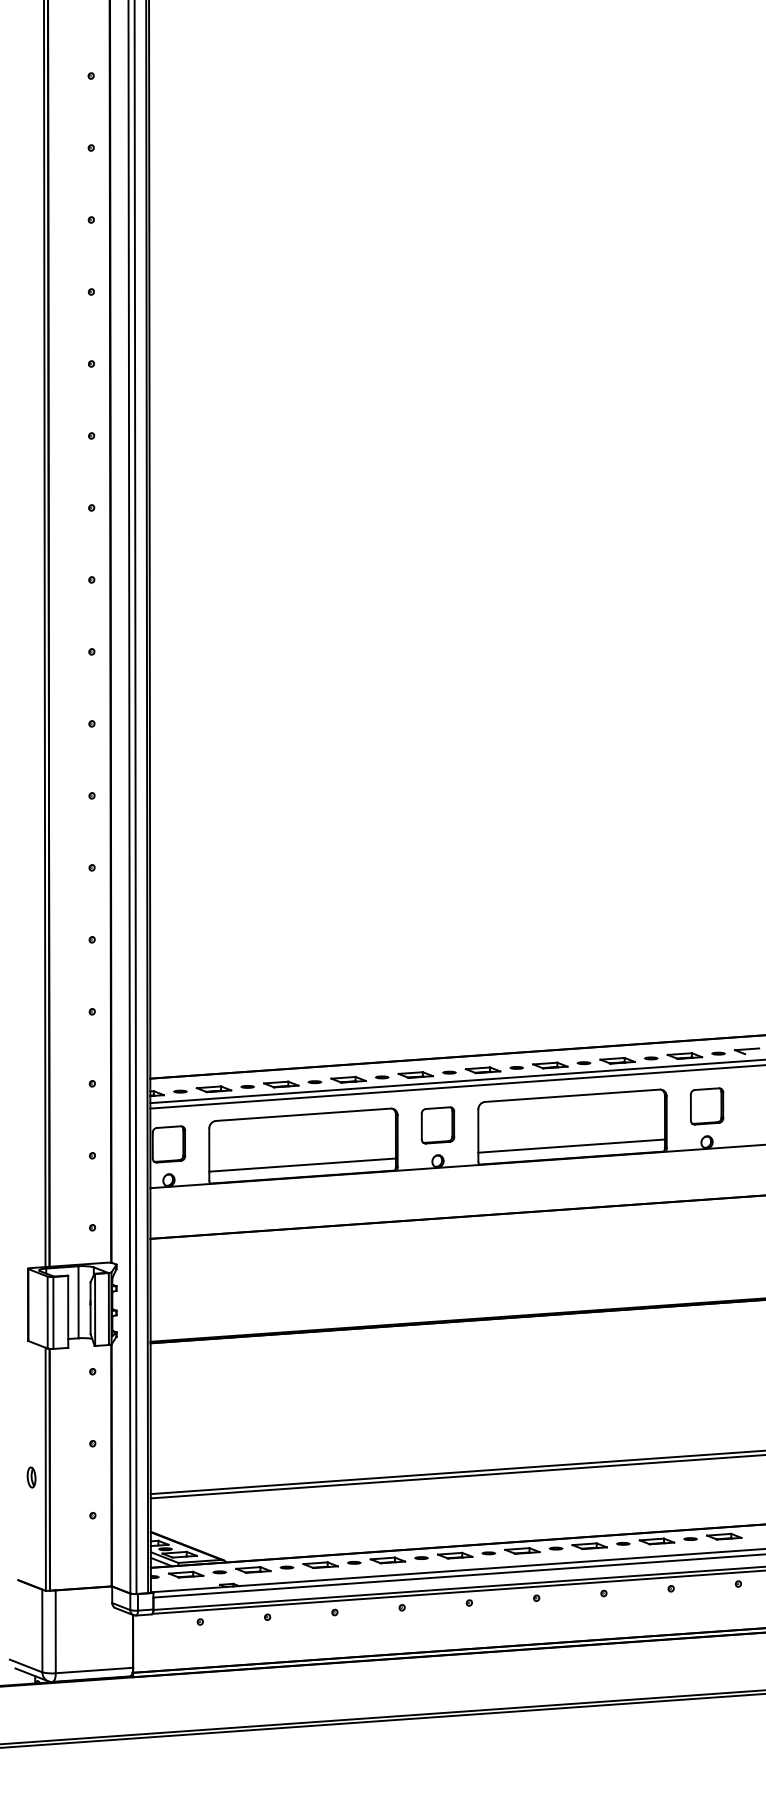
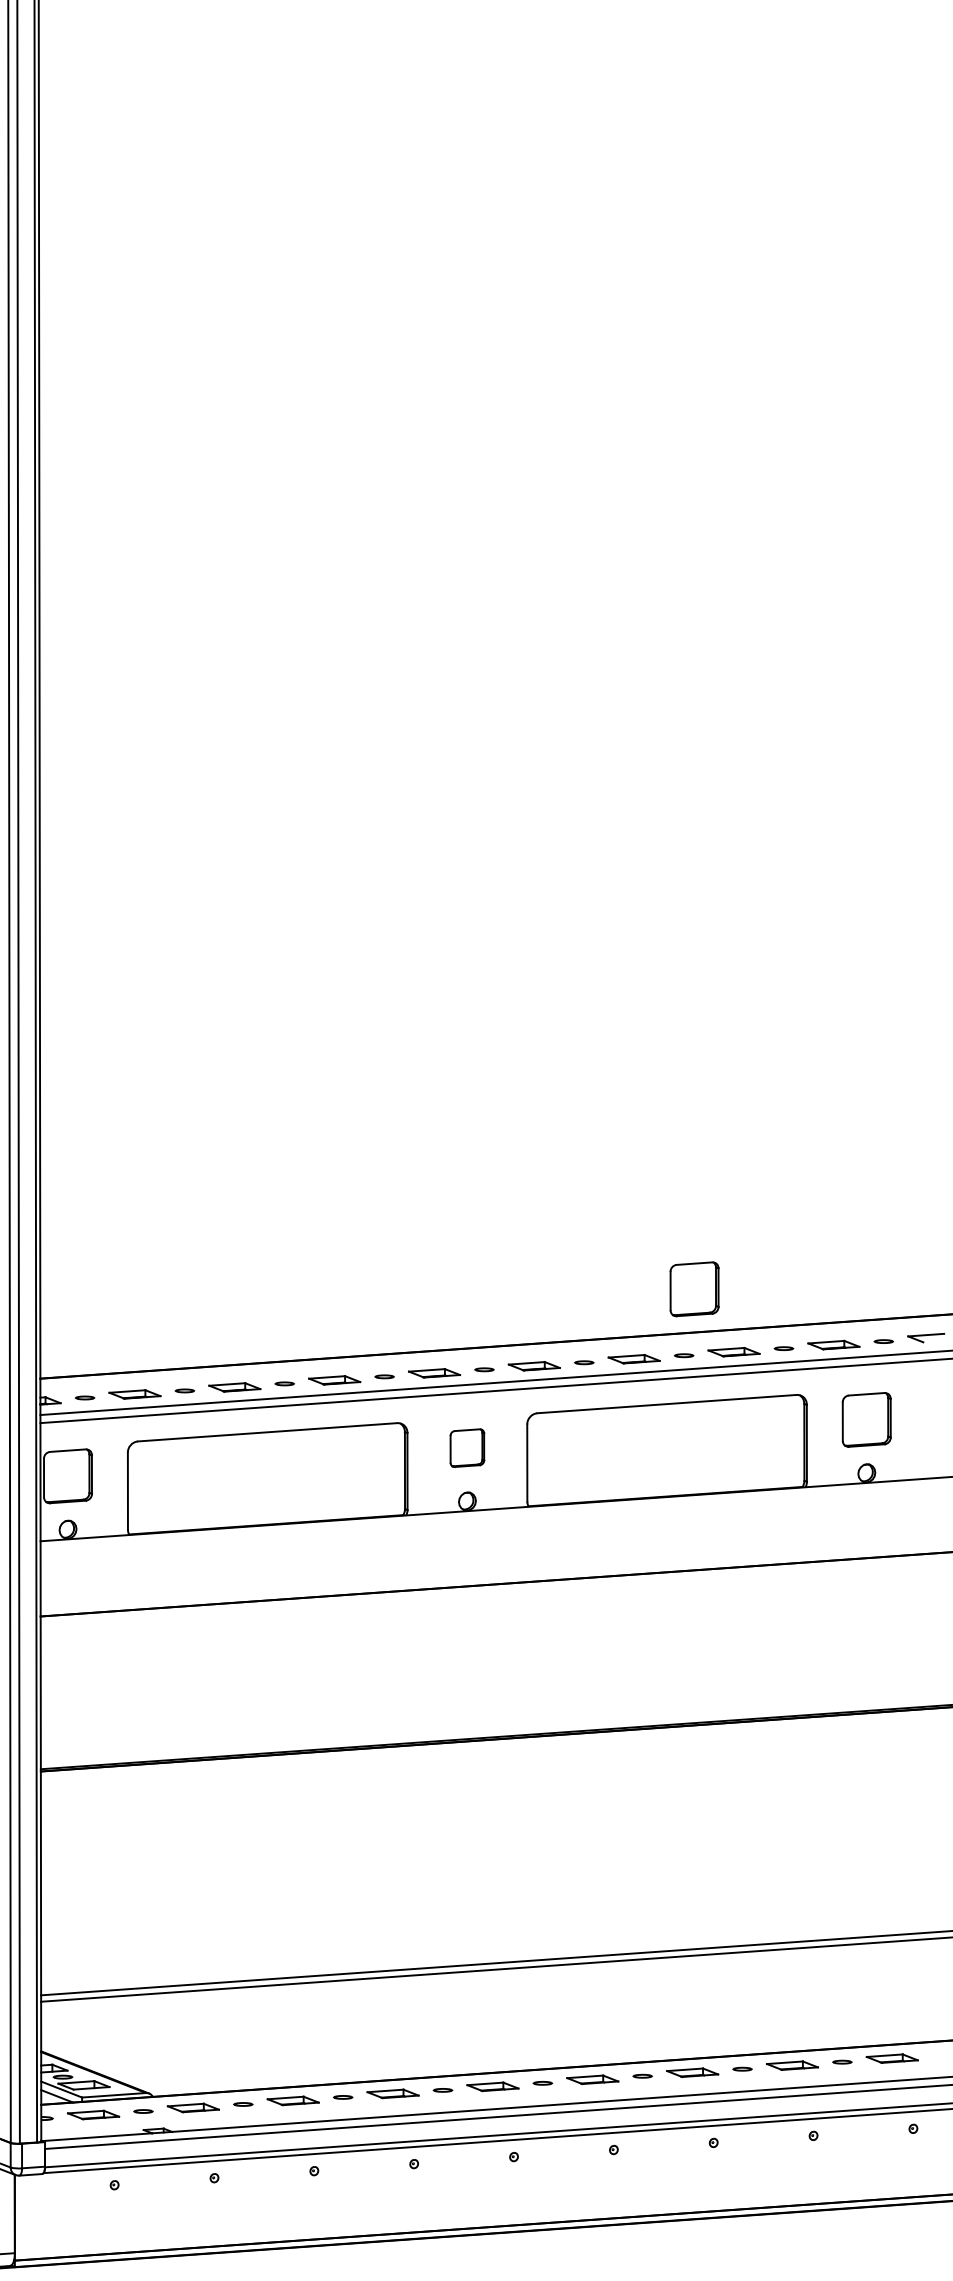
part: (591, 1018) -> (695, 1289), added
part: (437, 1125) -> (466, 1448), size x0.7
line: (571, 1145) -> (665, 1477), removed
line: (302, 1164) -> (266, 1506), removed

